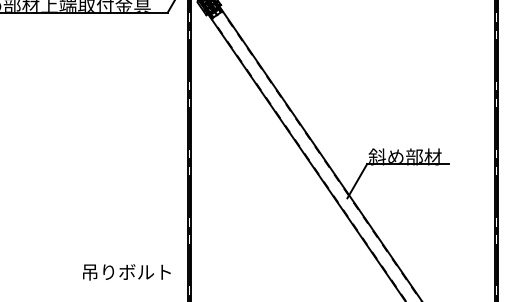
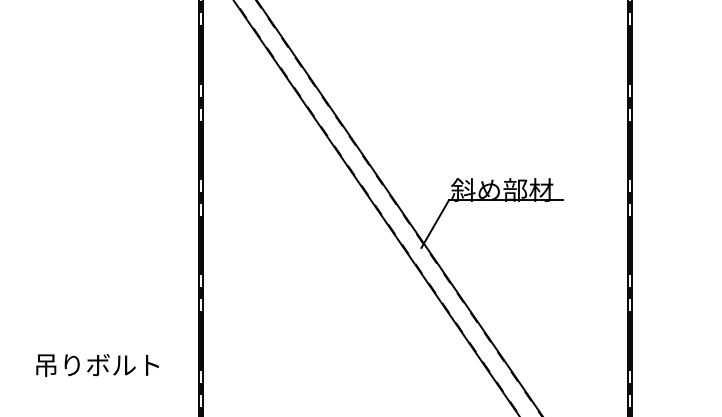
text: (126, 272) -> (97, 365), moved

